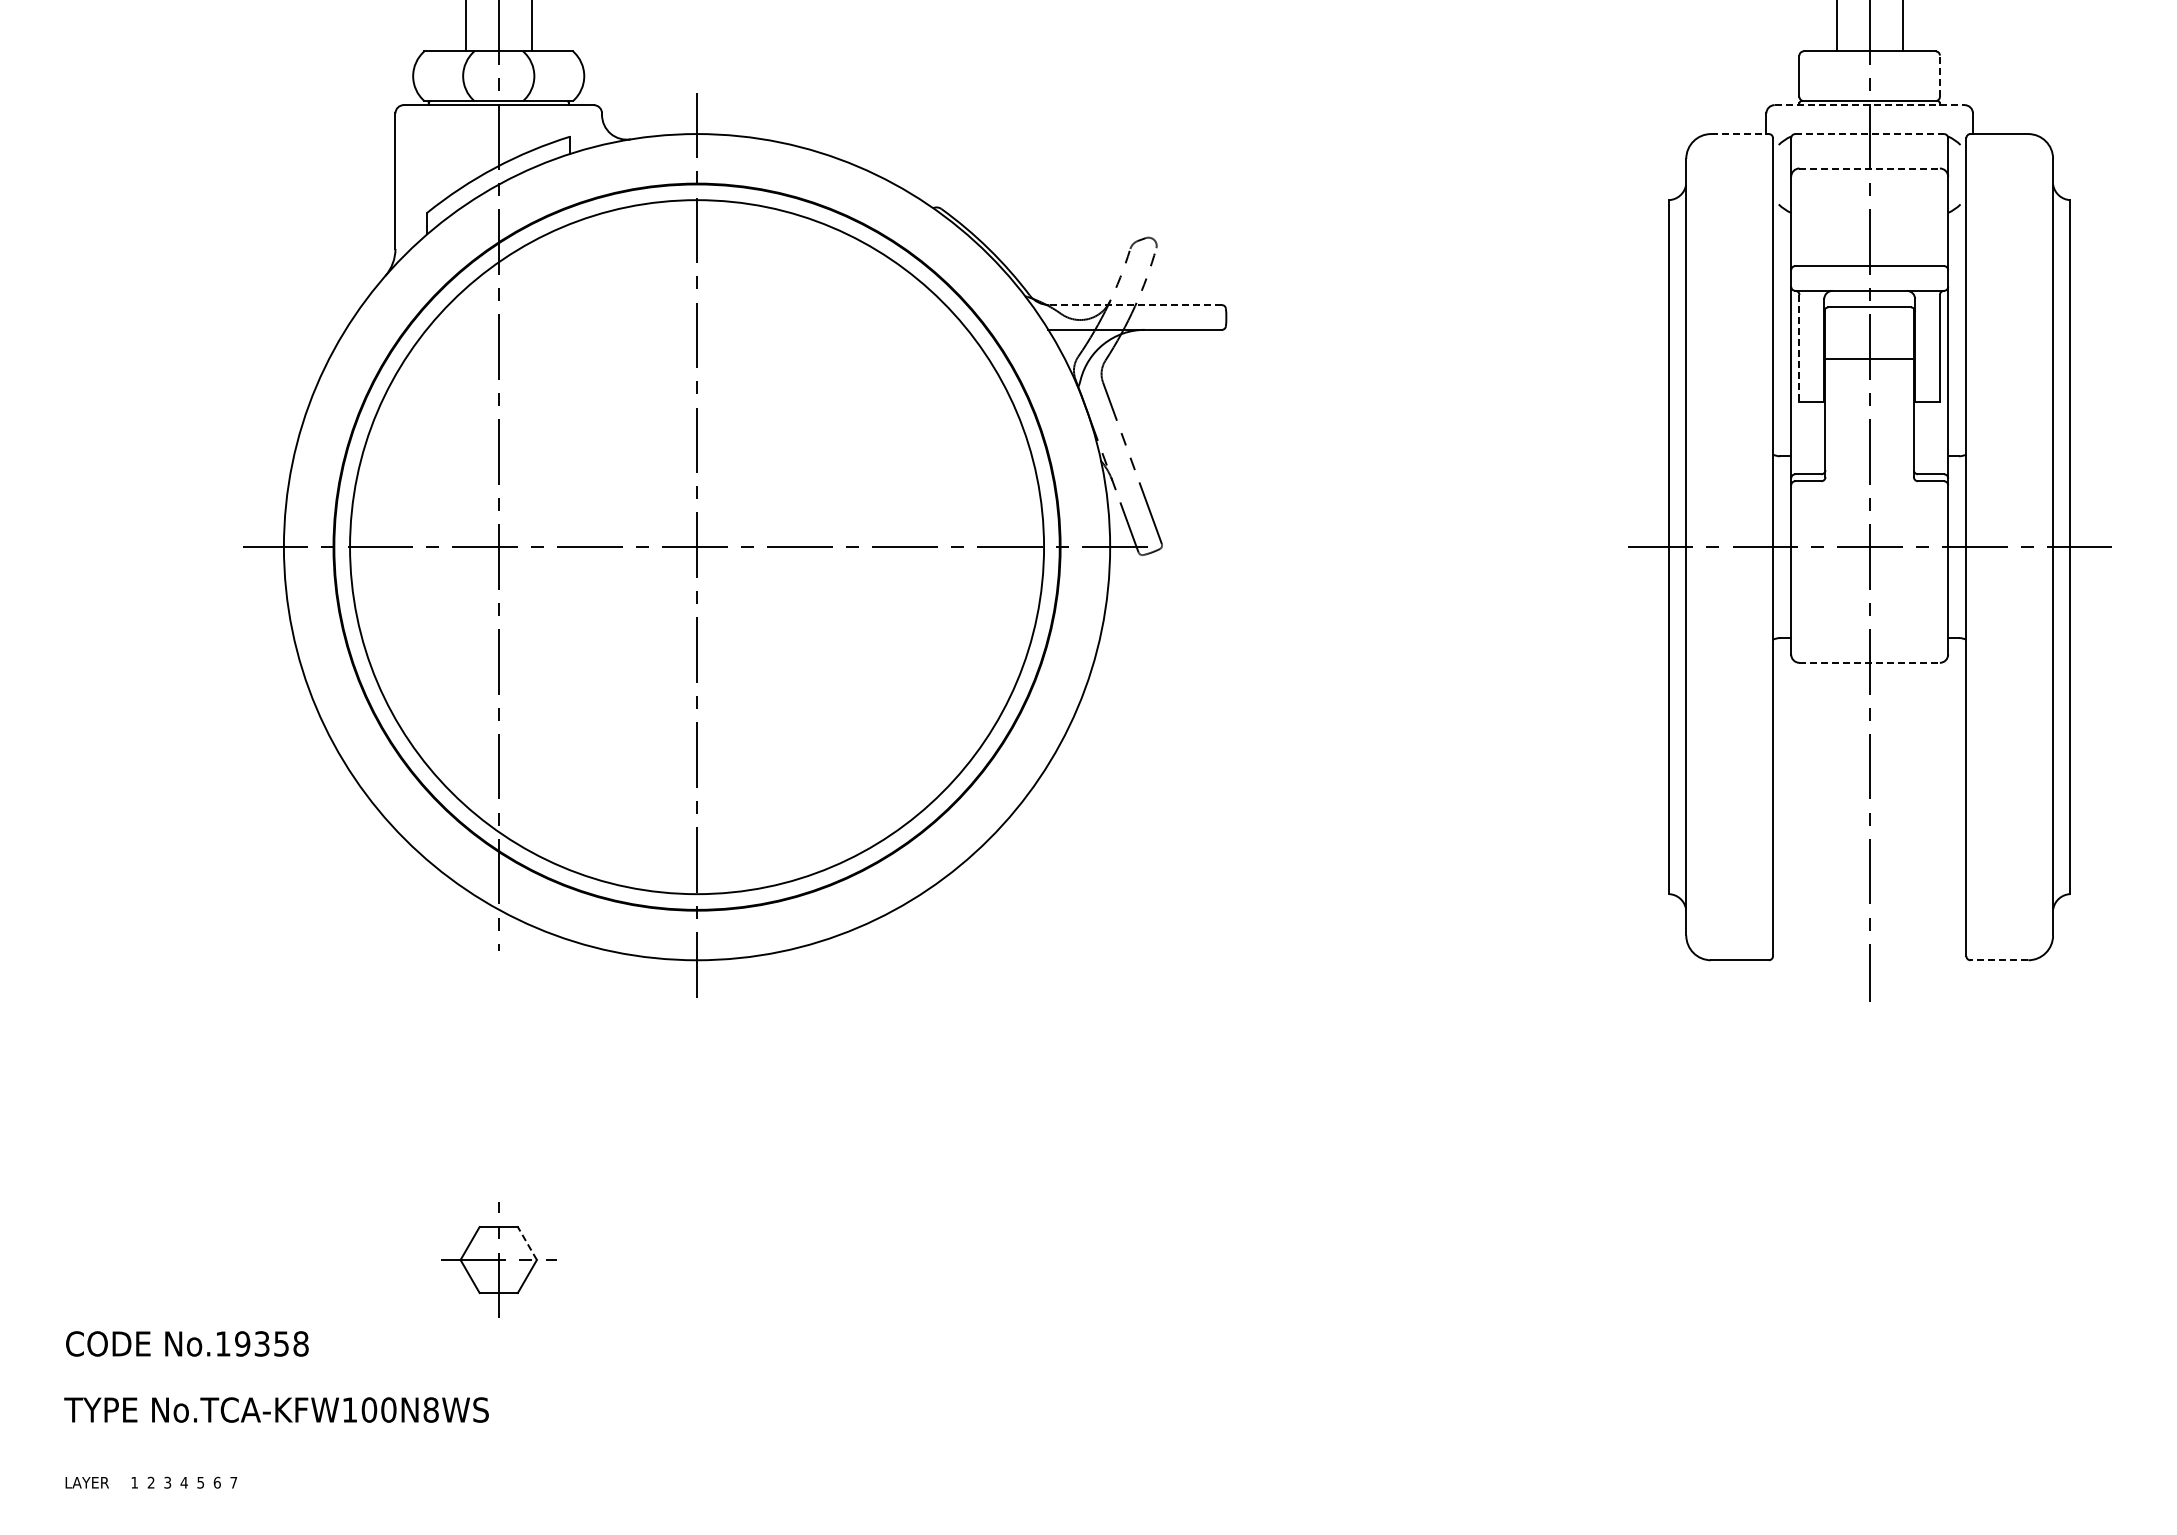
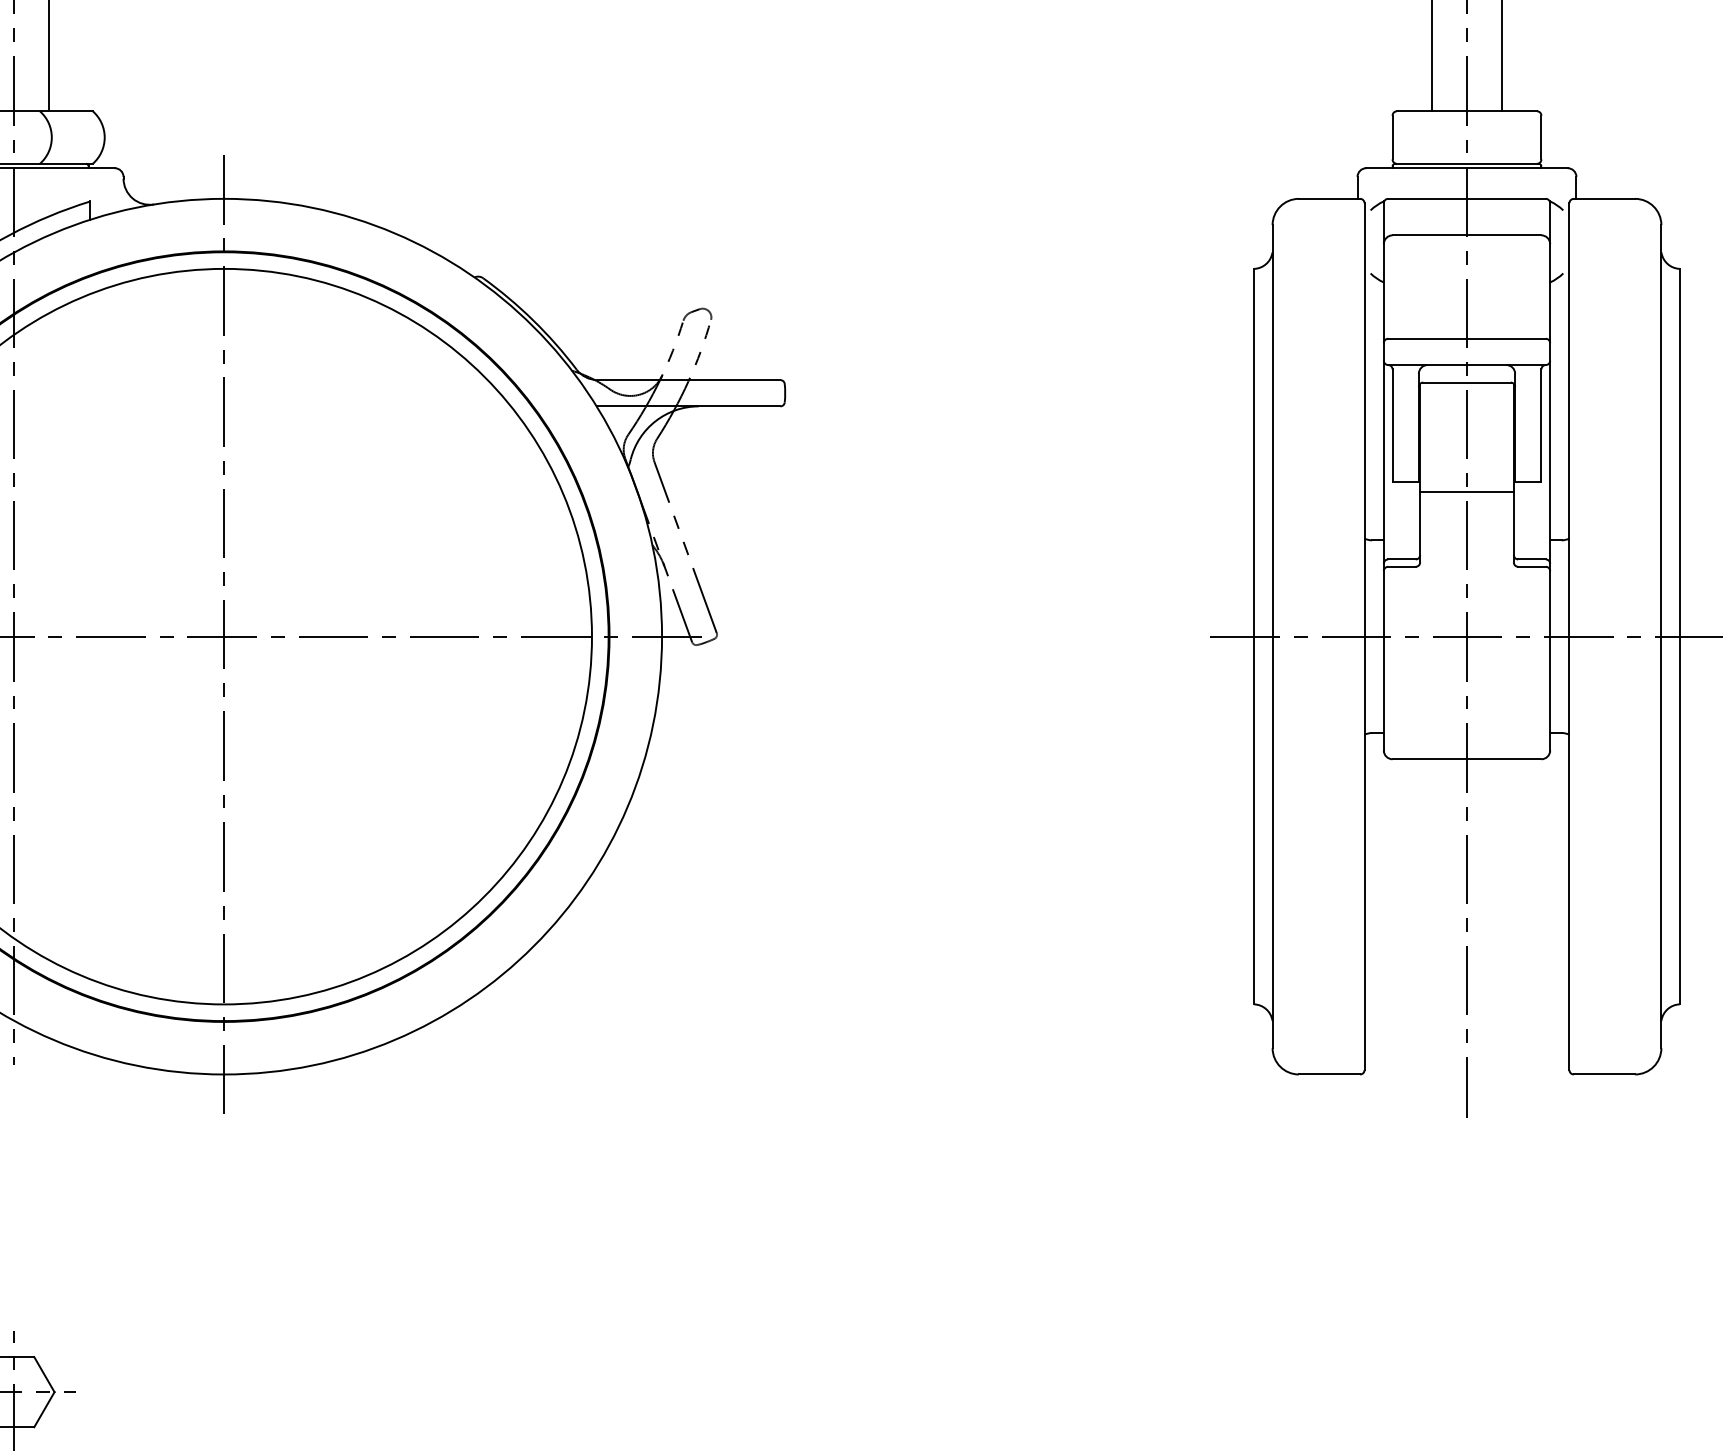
line: (1939, 76) -> (1540, 137), dashed -> solid
line: (1870, 105) -> (1467, 168), dashed -> solid
line: (1739, 134) -> (1329, 199), dashed -> solid
line: (1870, 134) -> (1467, 199), dashed -> solid
line: (1870, 168) -> (1467, 235), dashed -> solid
line: (1135, 305) -> (688, 380), dashed -> solid
line: (1799, 348) -> (1392, 426), dashed -> solid
line: (1869, 358) -> (1466, 491), moved
line: (1870, 662) -> (1467, 758), dashed -> solid
line: (1999, 960) -> (1604, 1074), dashed -> solid
line: (527, 1243) -> (44, 1374), dashed -> solid

